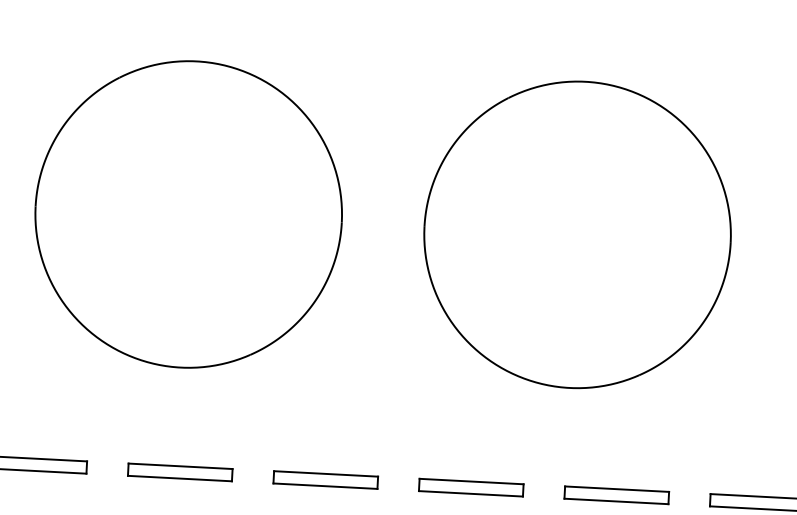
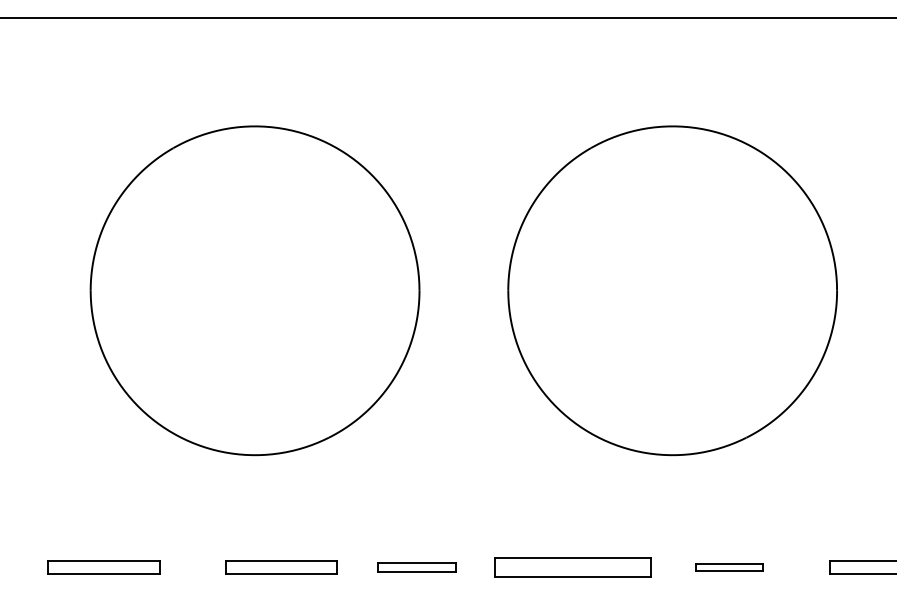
part: (180, 472) -> (281, 567), moved
part: (325, 480) -> (416, 567), size x0.7
part: (470, 487) -> (572, 567), size x1.4
part: (616, 495) -> (728, 567), size x0.6

